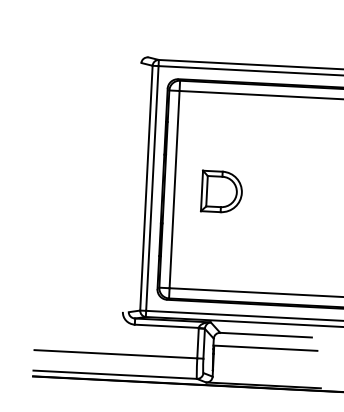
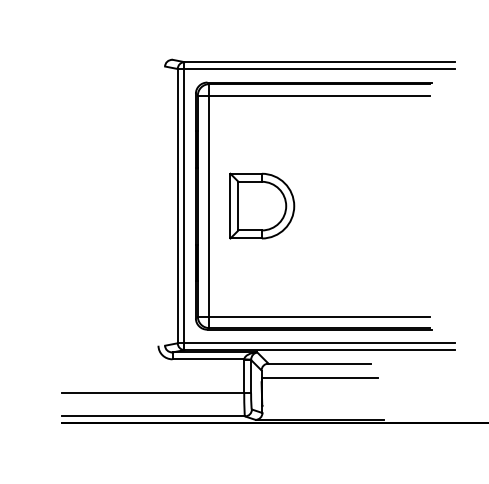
part: (222, 191) -> (262, 205), size x1.43

